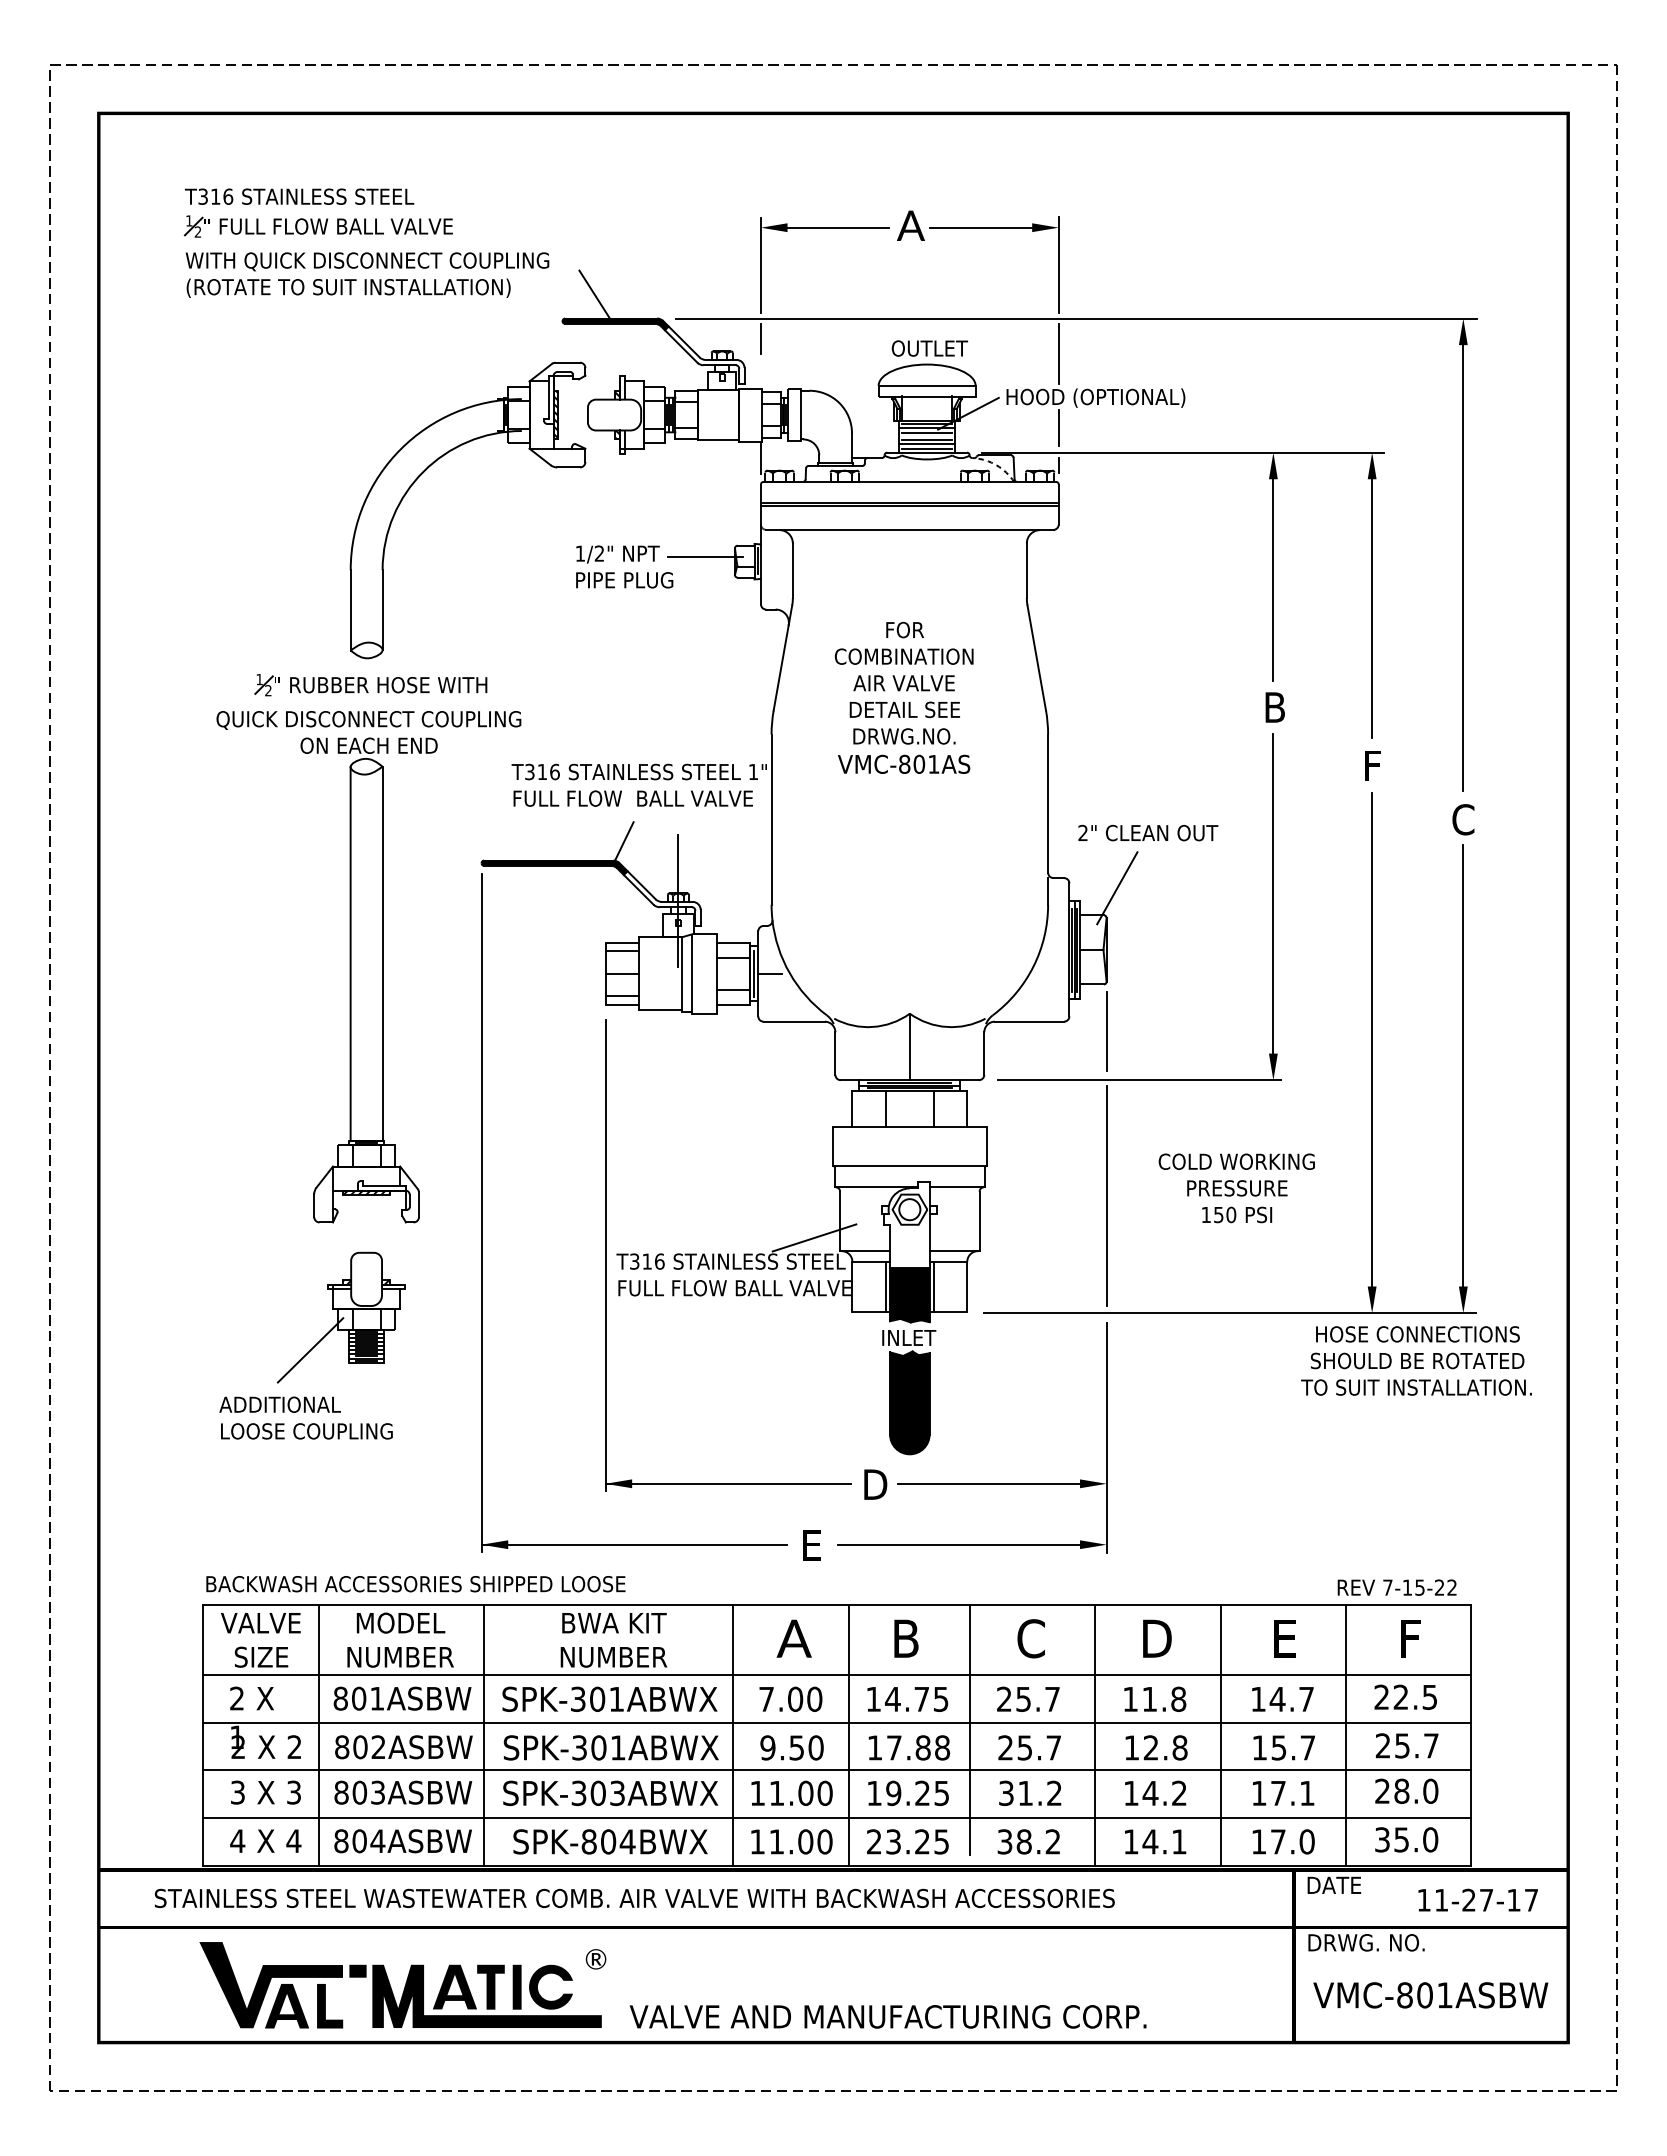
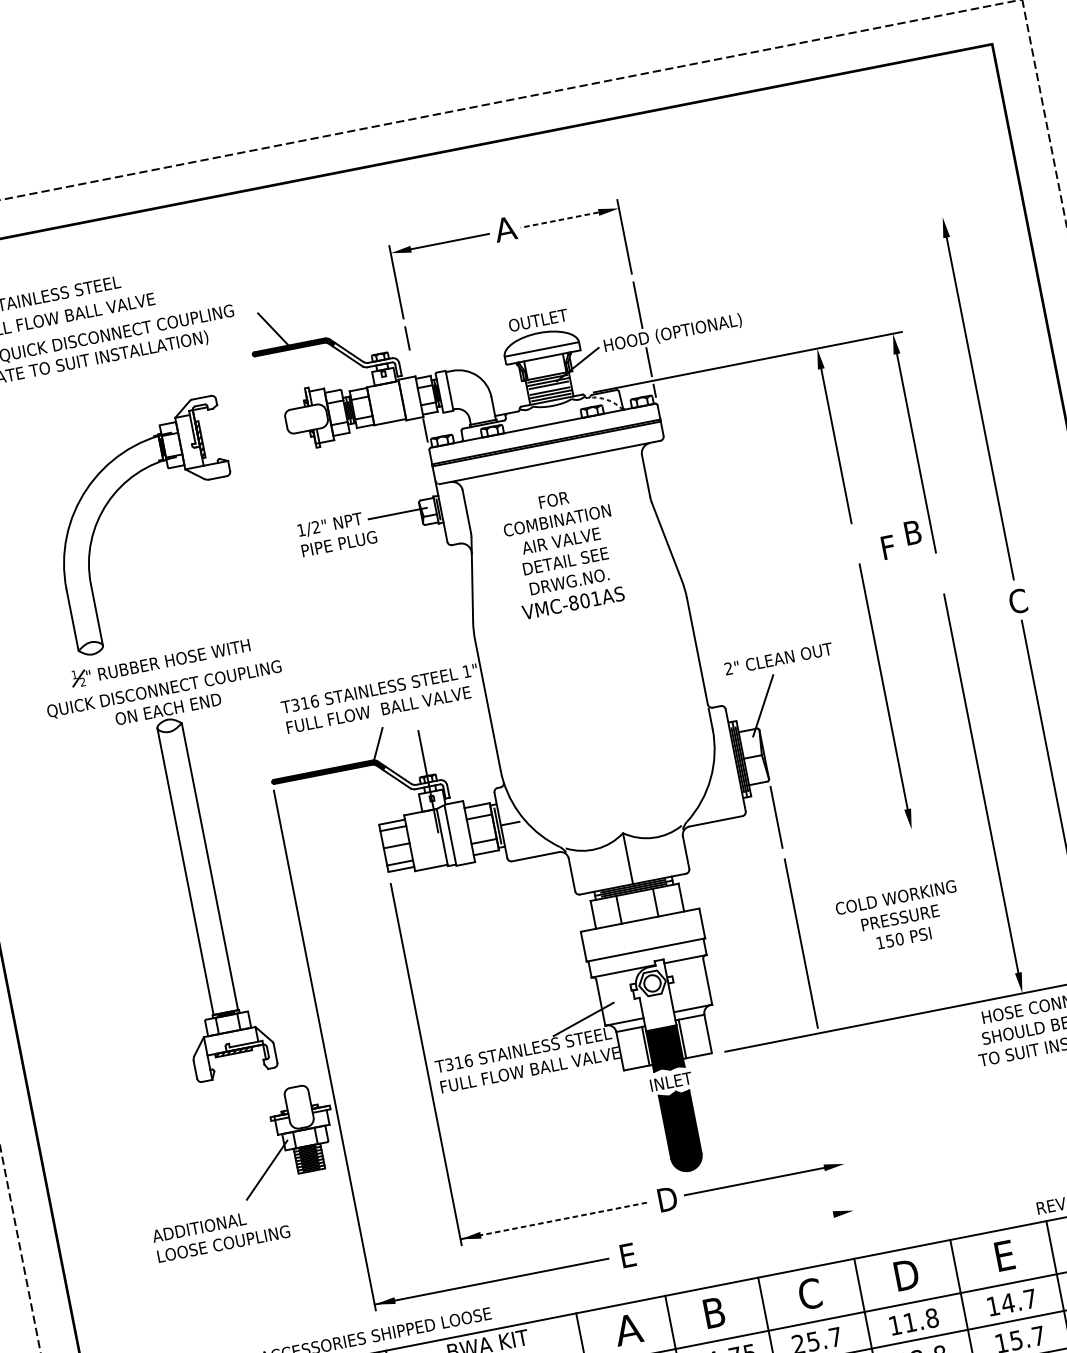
line: (981, 227) -> (559, 219), solid -> dashed
line: (1076, 318) -> (646, 275), removed
part: (433, 464) -> (114, 495), moved
text: (903, 697) -> (562, 551), moved
text: (1274, 707) -> (912, 532), moved
text: (1372, 765) -> (888, 547), moved
line: (1139, 1080) -> (809, 849), removed
part: (340, 1317) -> (285, 1140), moved
line: (1106, 1438) -> (837, 1129), removed
line: (728, 1483) -> (554, 1220), solid -> dashed
line: (958, 1544) -> (740, 1232), removed

